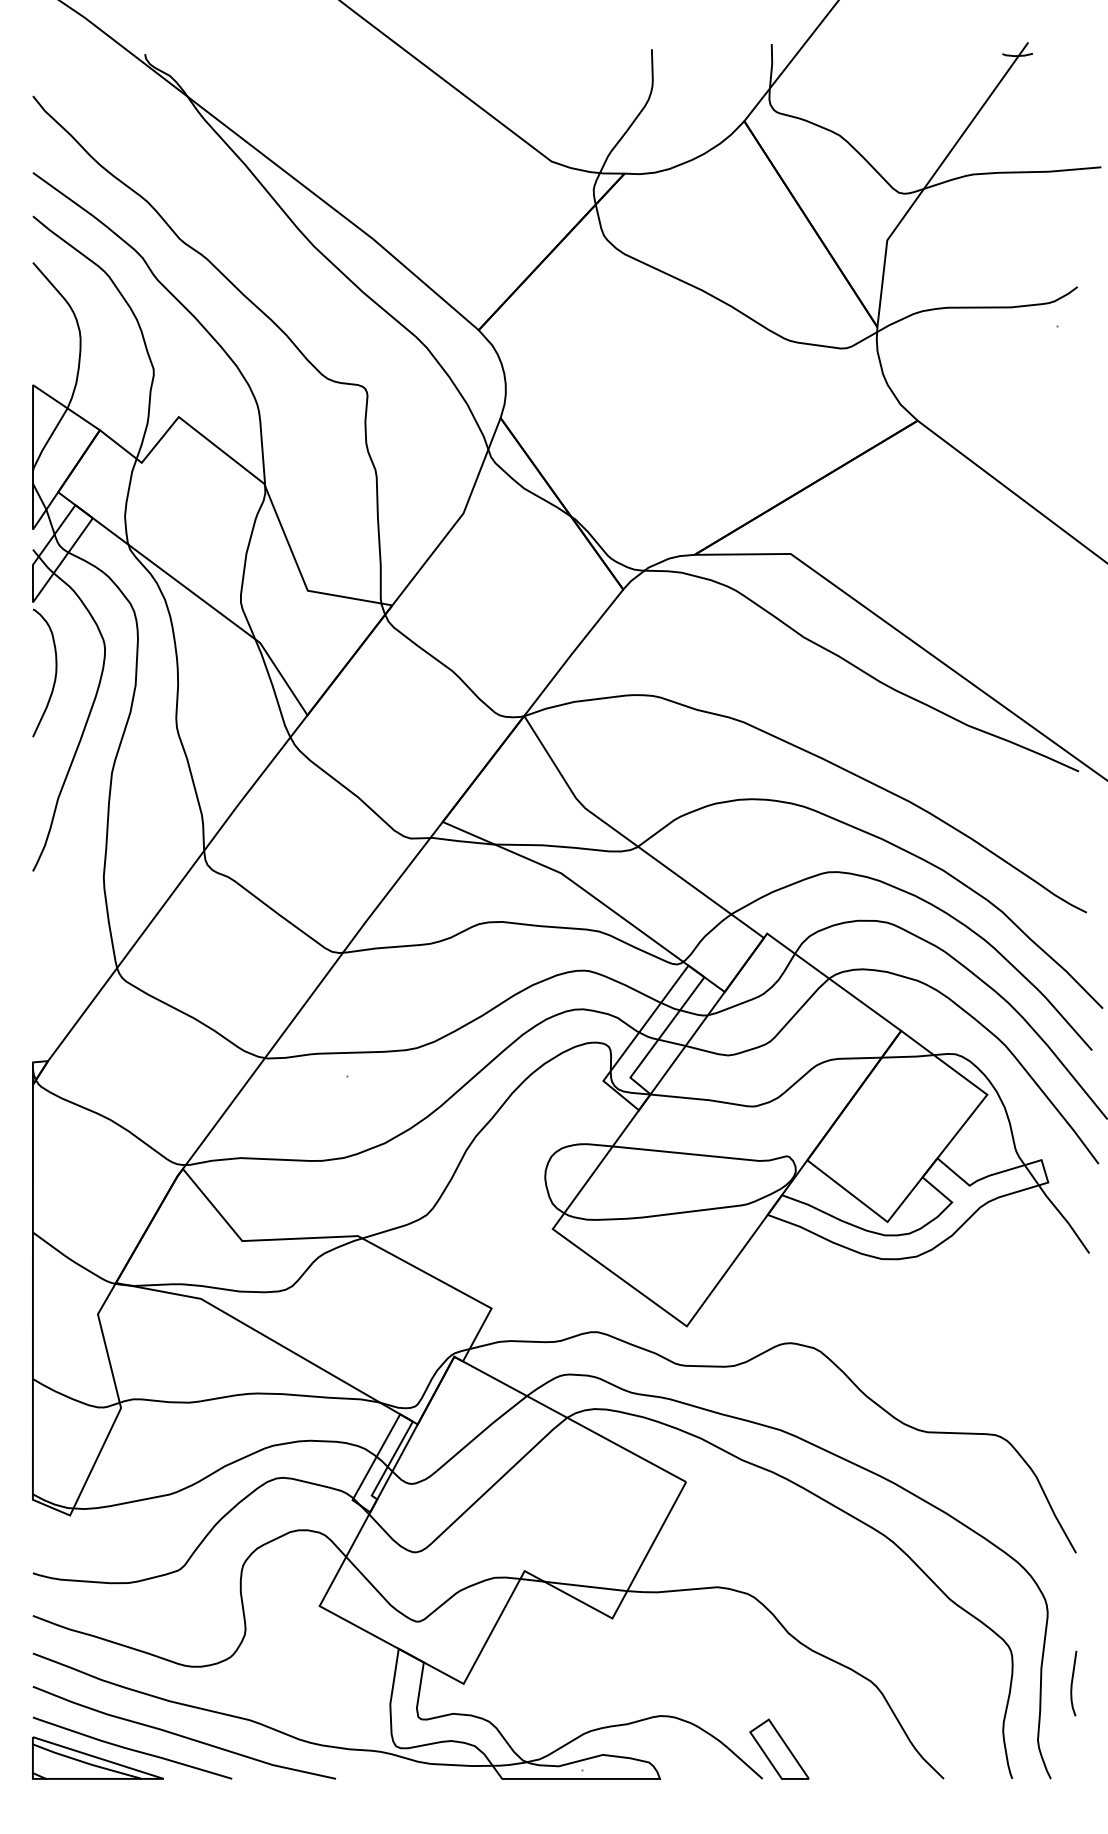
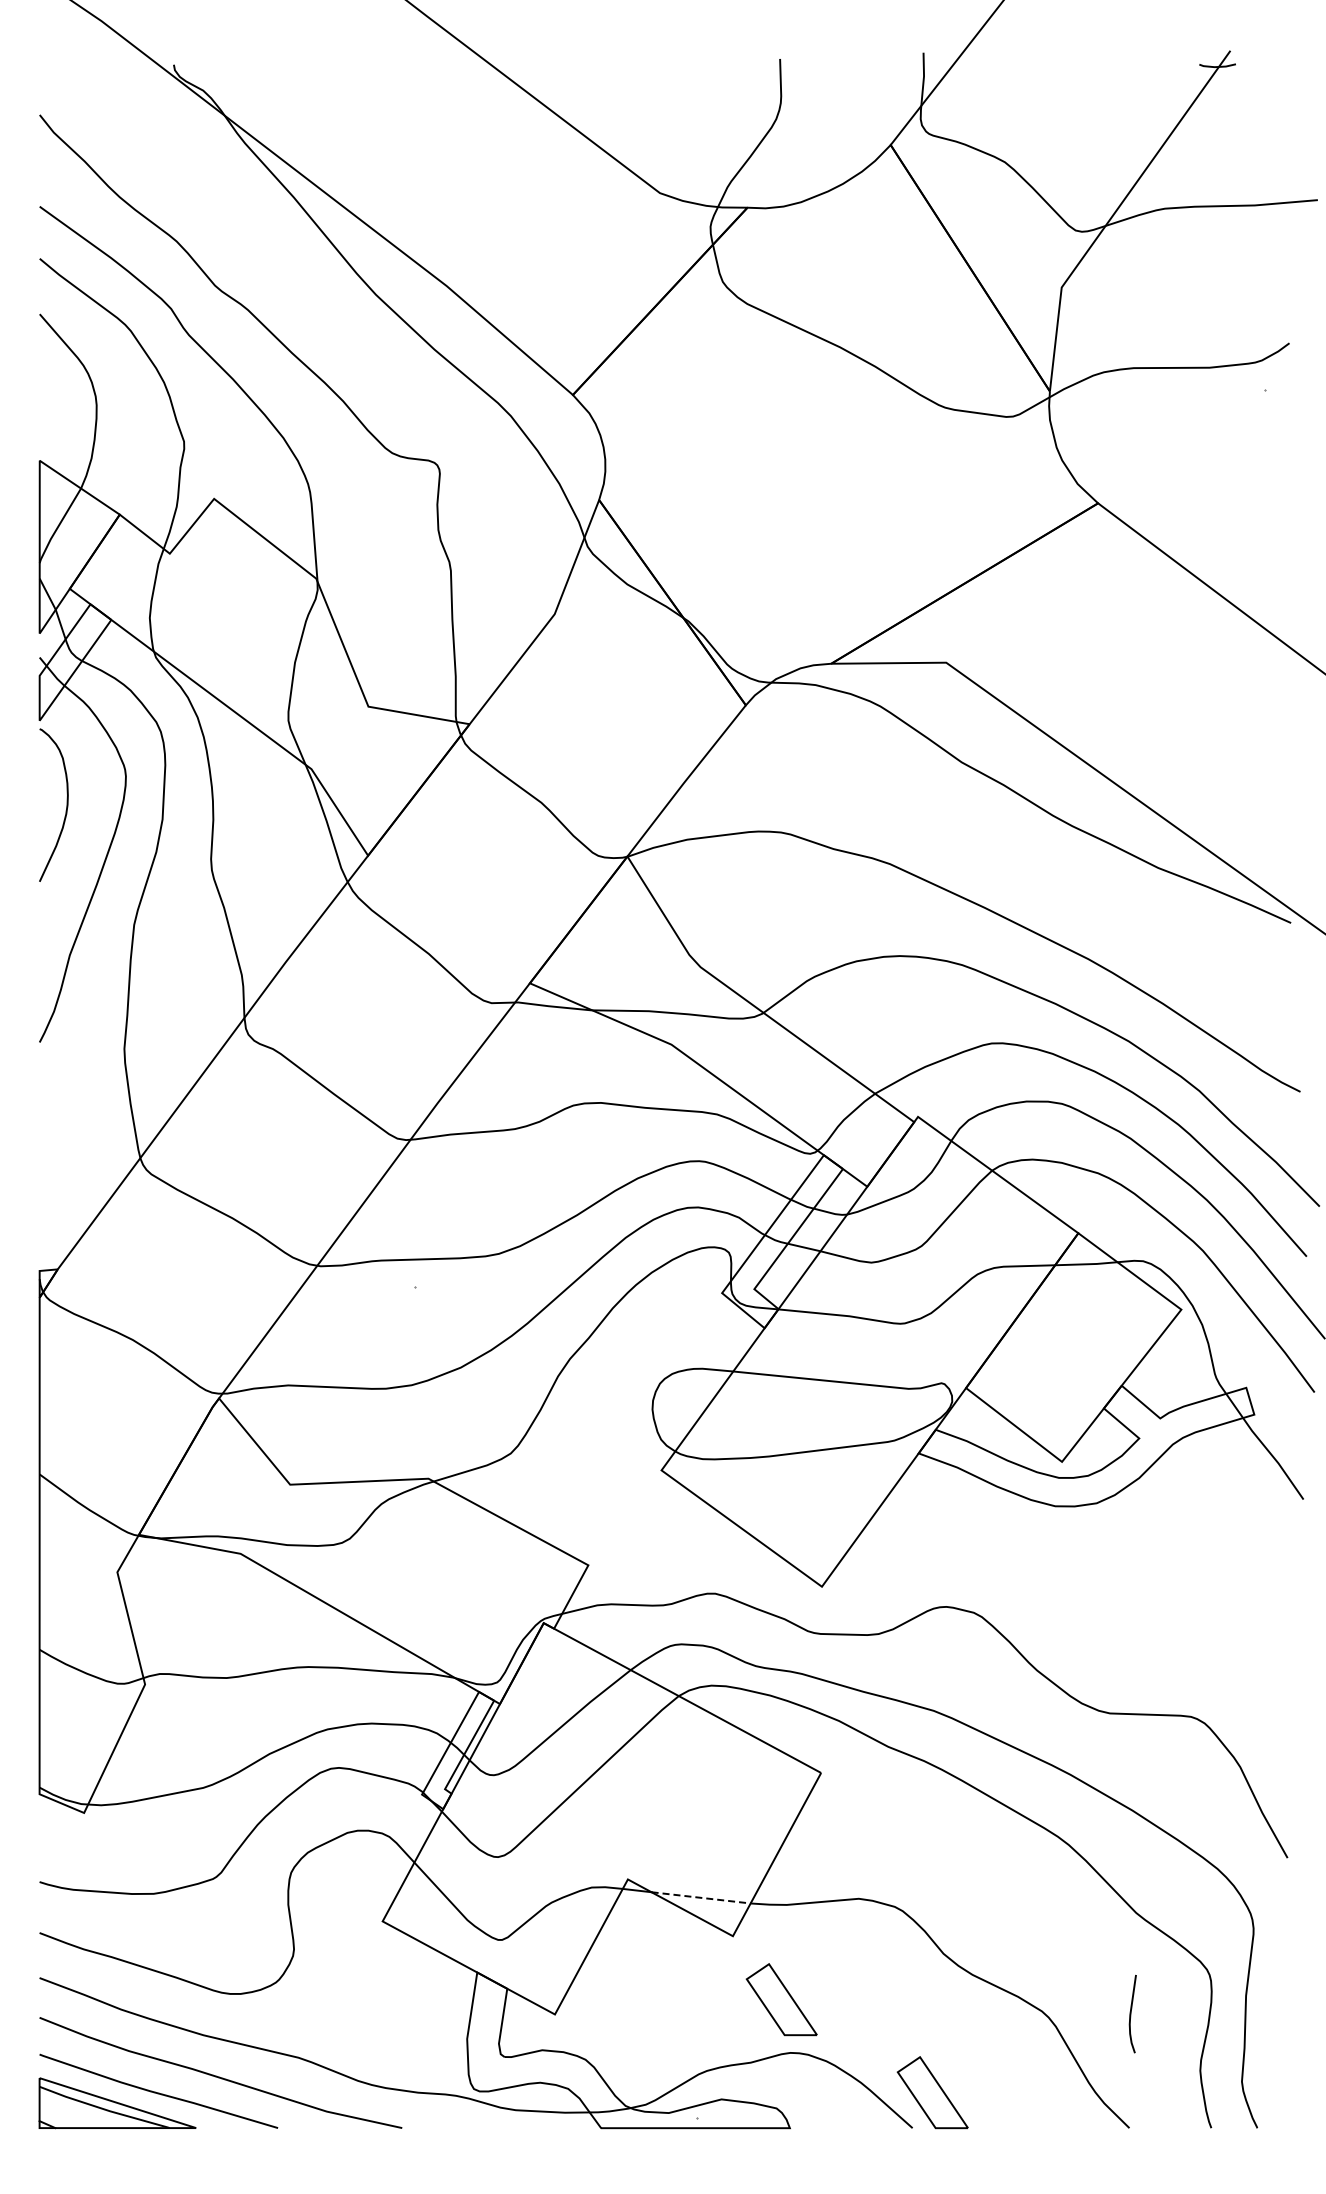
line: (586, 1586) -> (701, 1897), solid -> dashed
part: (653, 1671) -> (781, 1999), added
curve: (1072, 1683) -> (1131, 2014), moved

